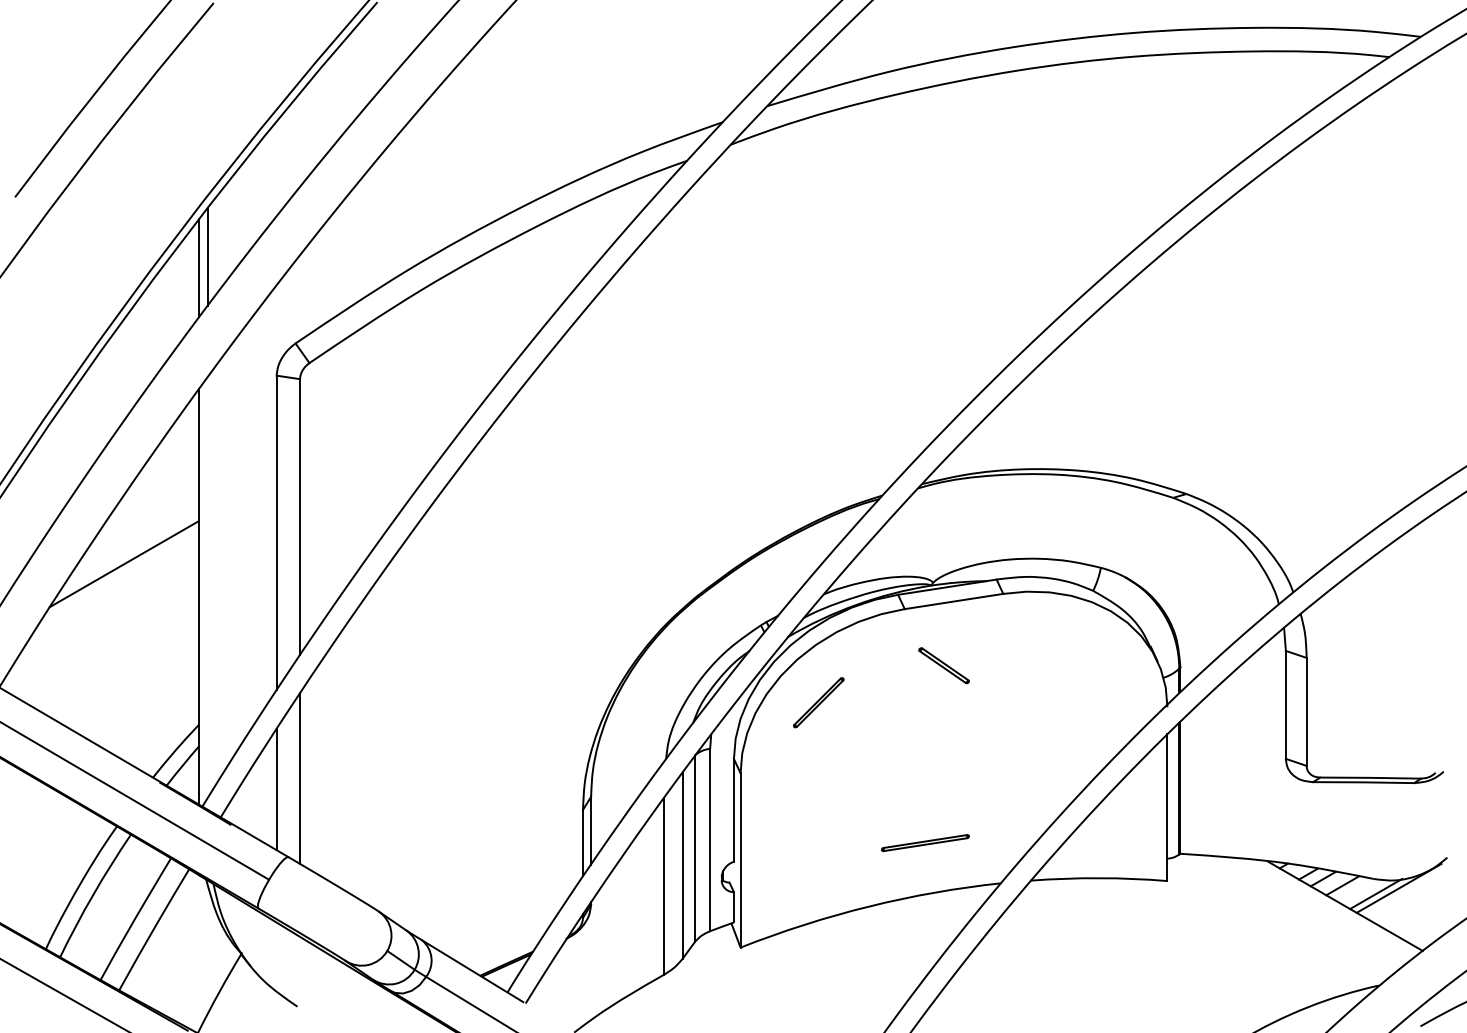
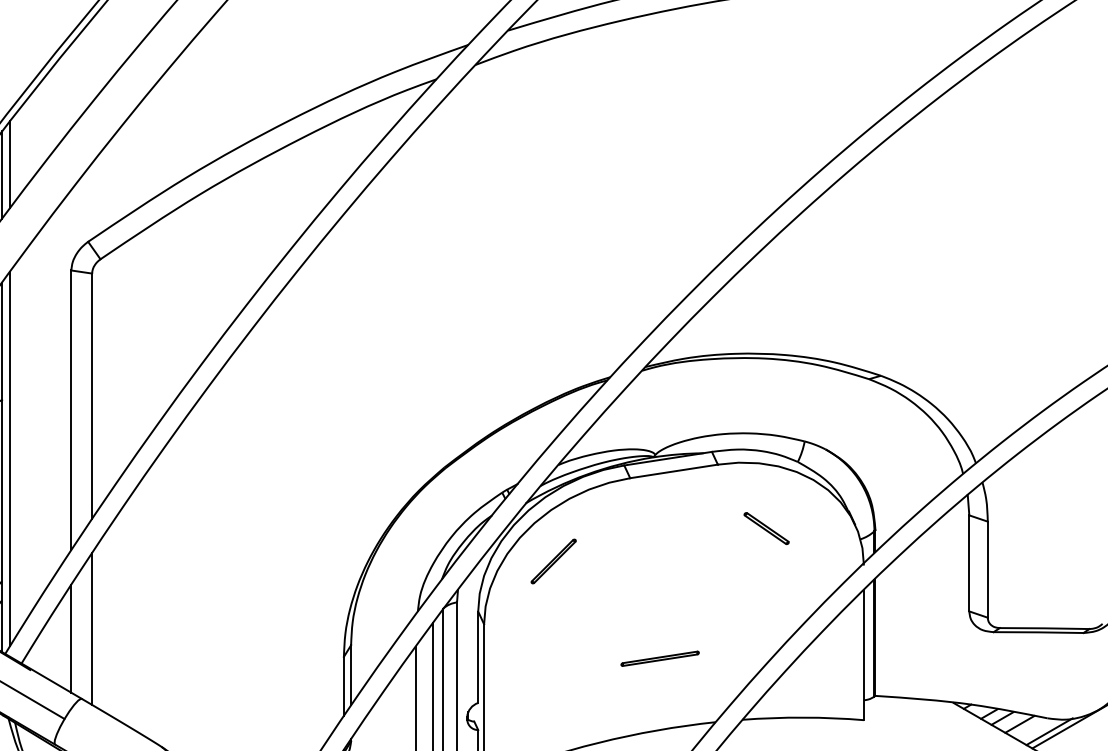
line: (207, 587) -> (9, 458), added
part: (943, 665) -> (766, 528), moved
part: (925, 843) -> (660, 659), moved

